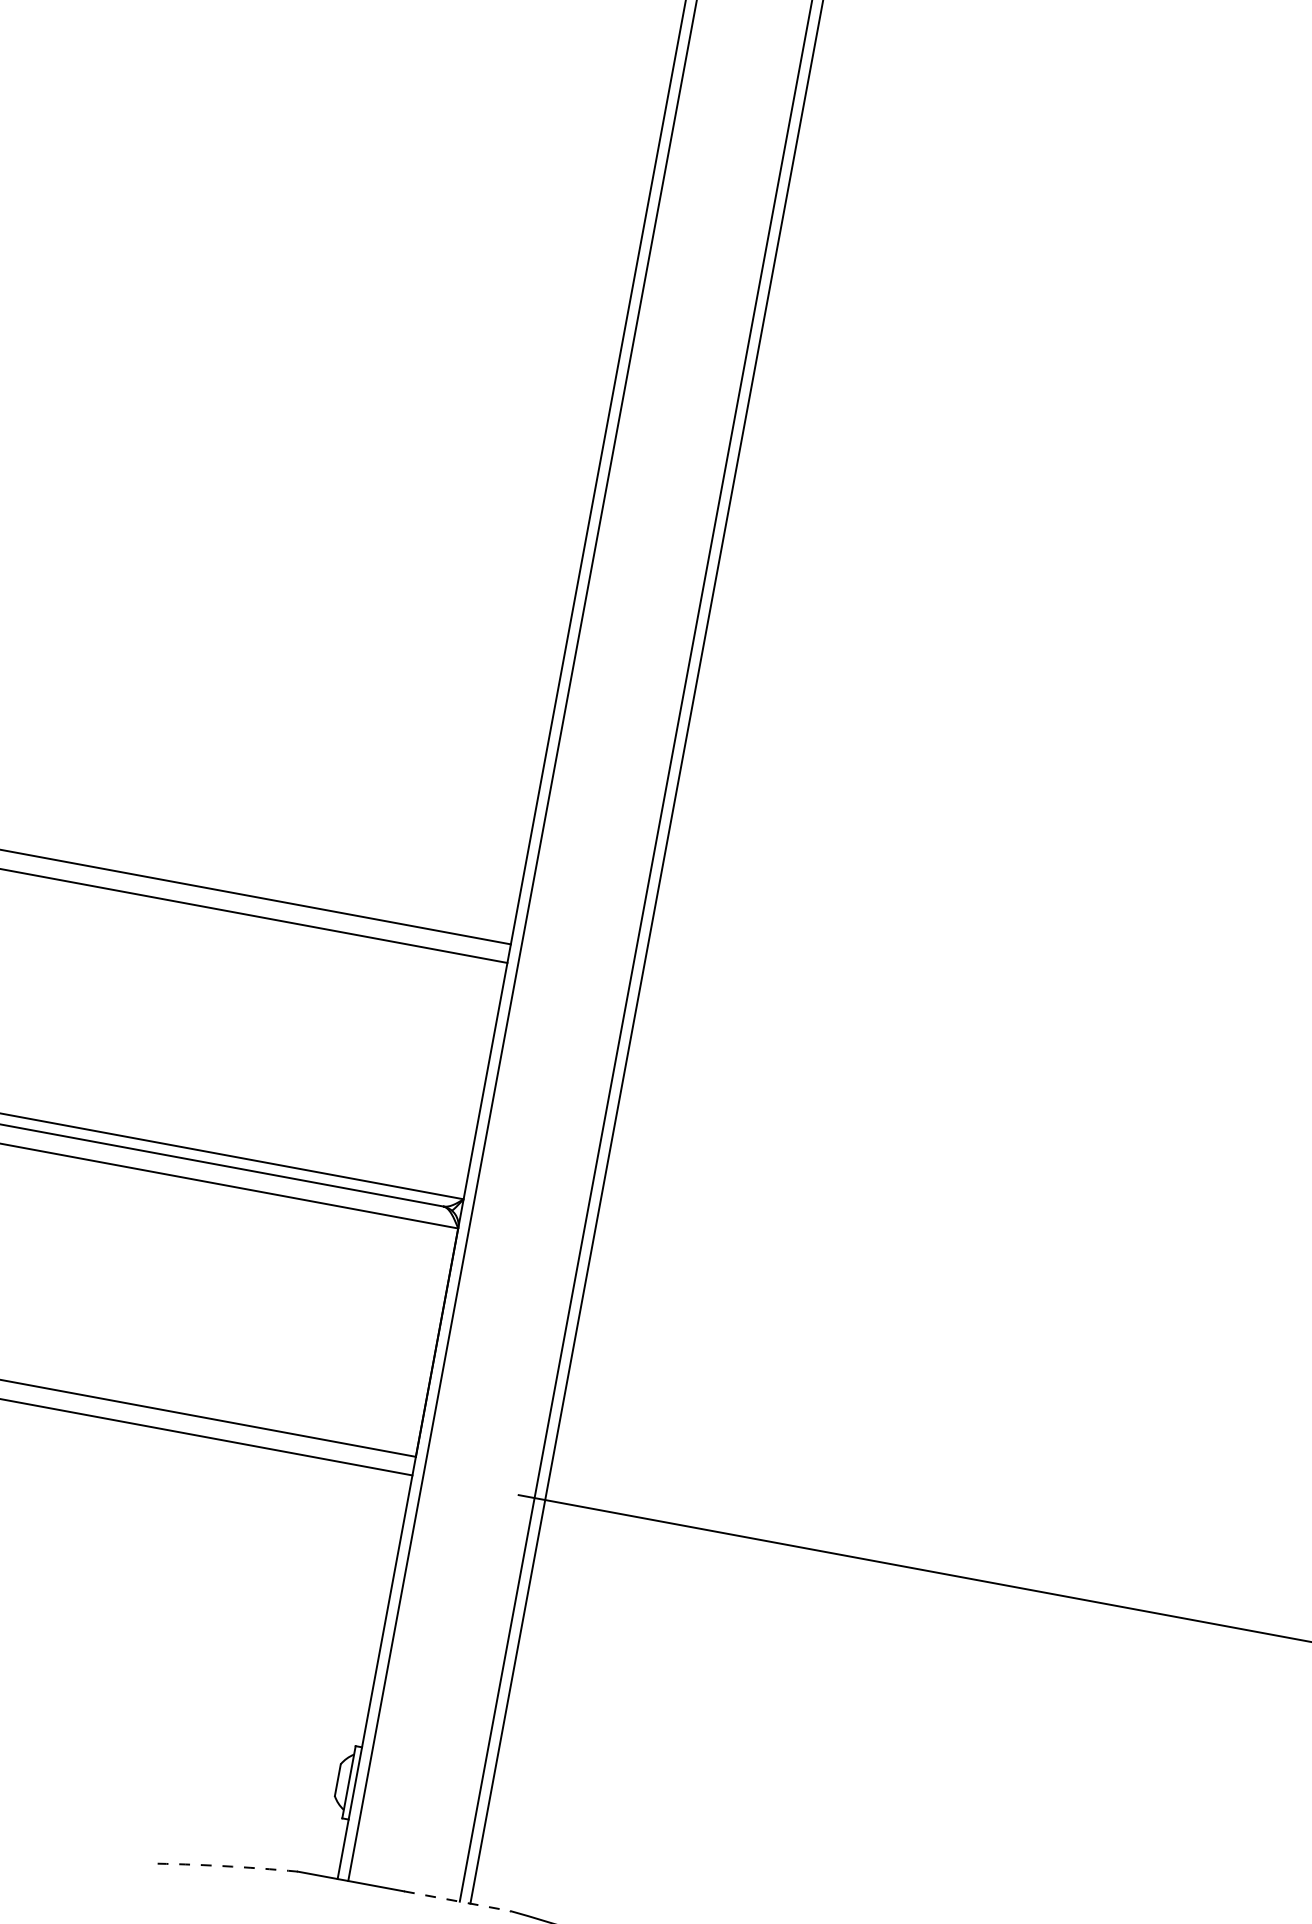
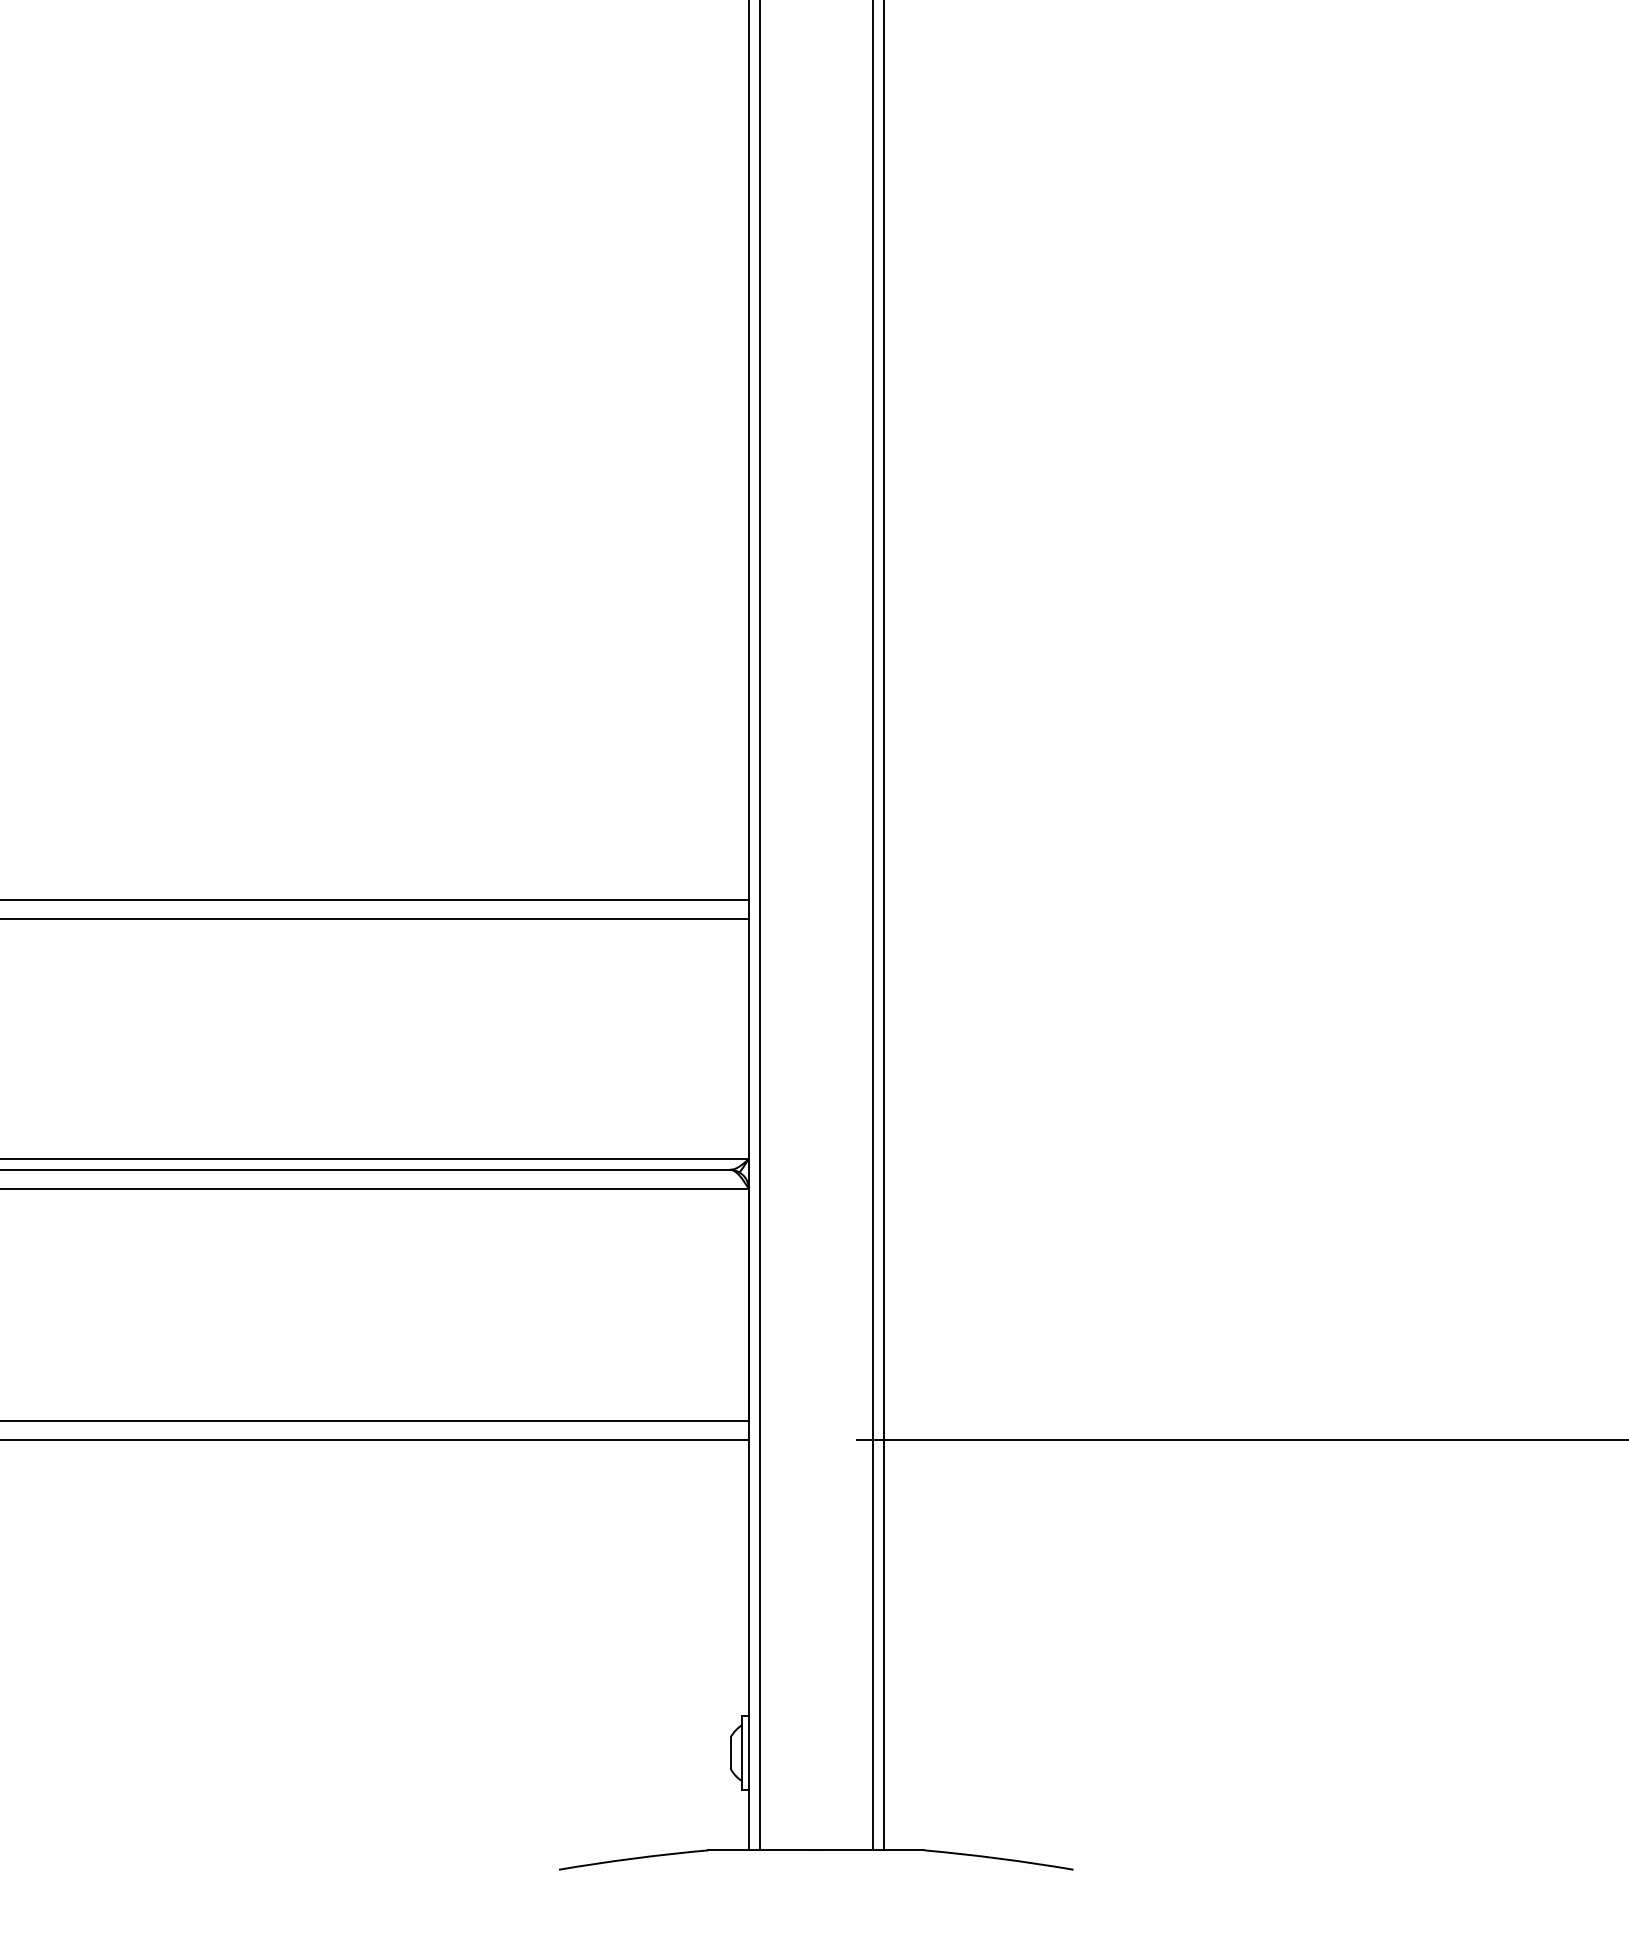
arc: (222, 1866) -> (633, 1858), dashed -> solid
line: (457, 1901) -> (870, 1850), dashed -> solid

